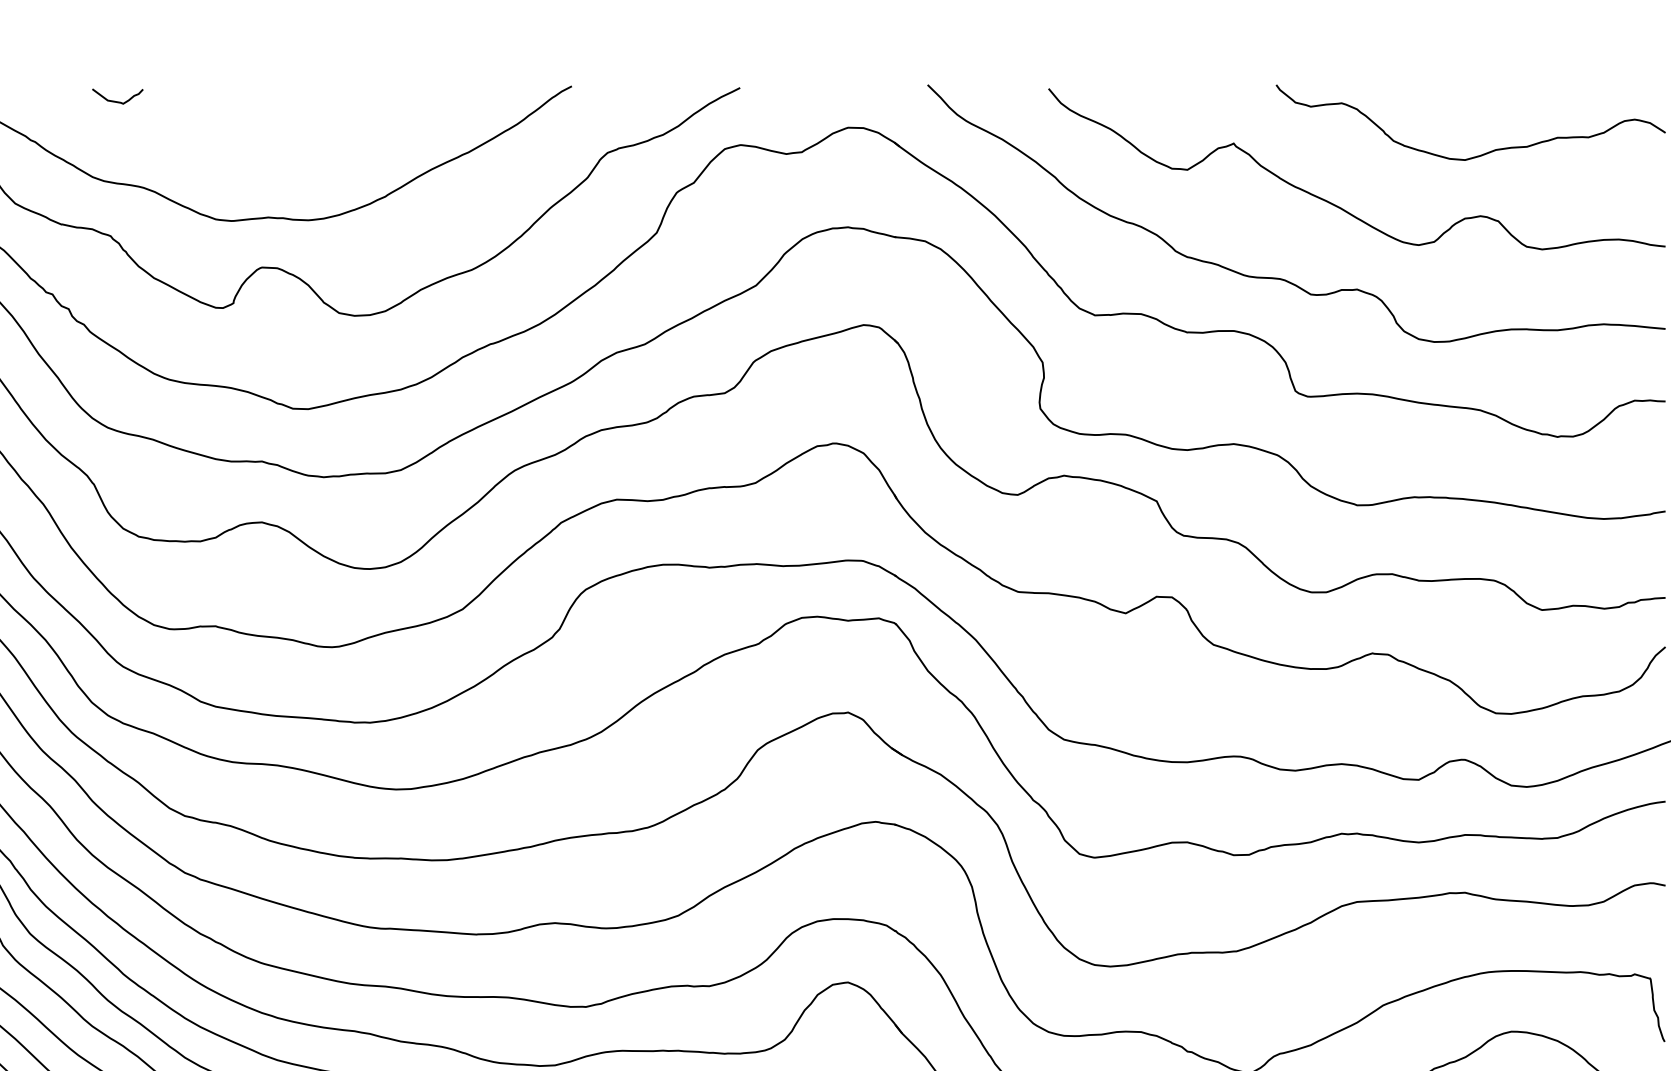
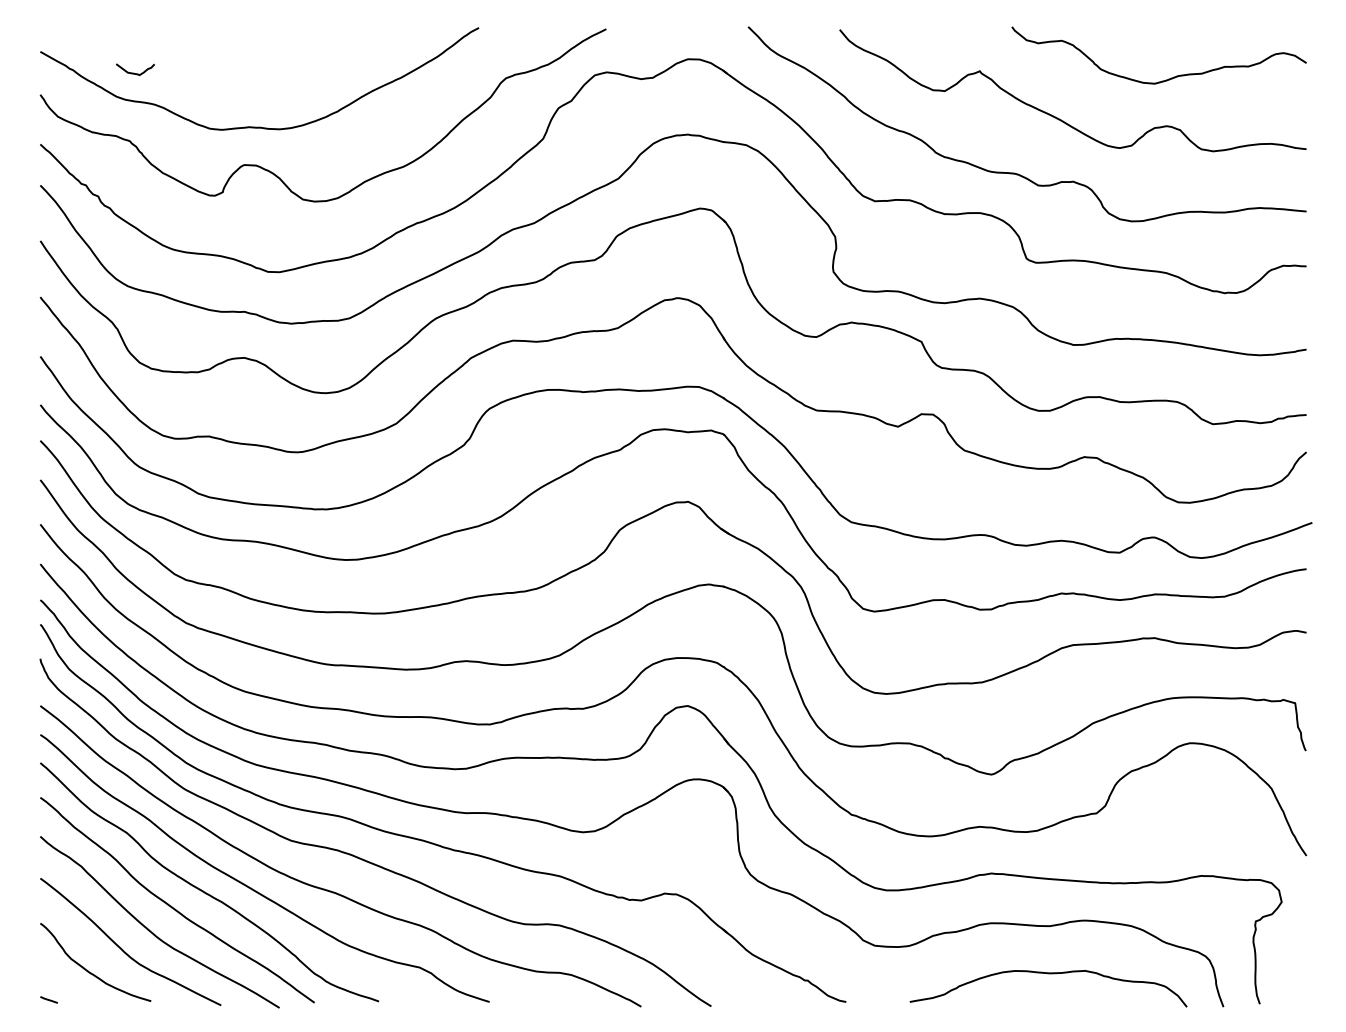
curve: (116, 100) -> (134, 72), moved

